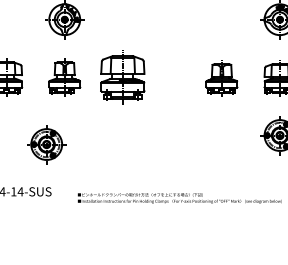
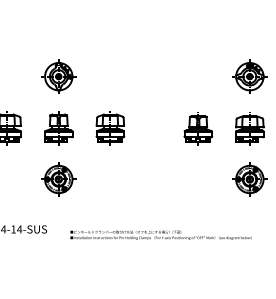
part: (123, 78) -> (110, 128), size x0.71
part: (46, 144) -> (58, 179), moved

